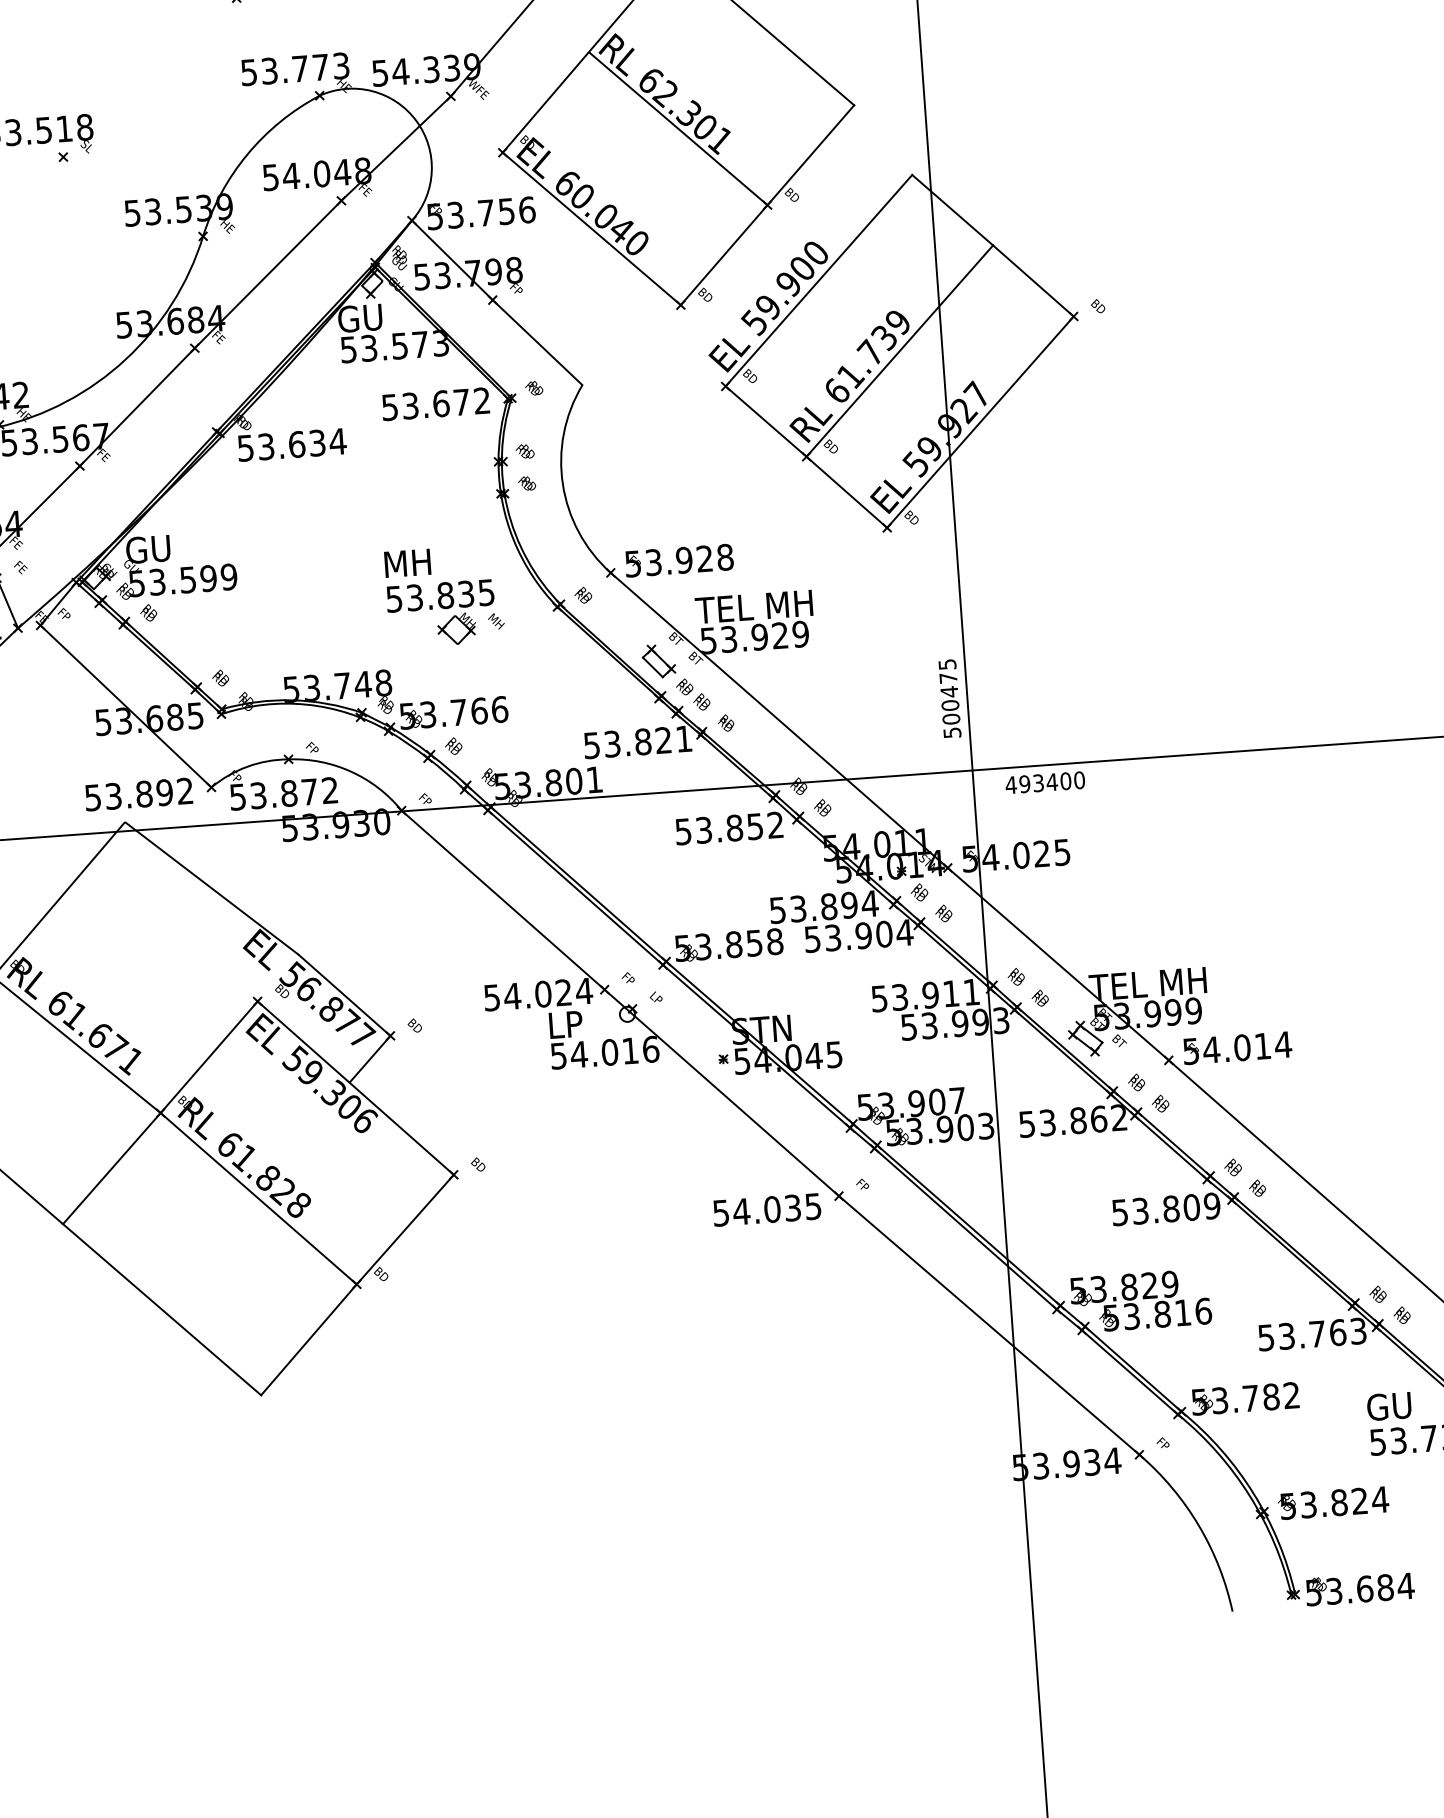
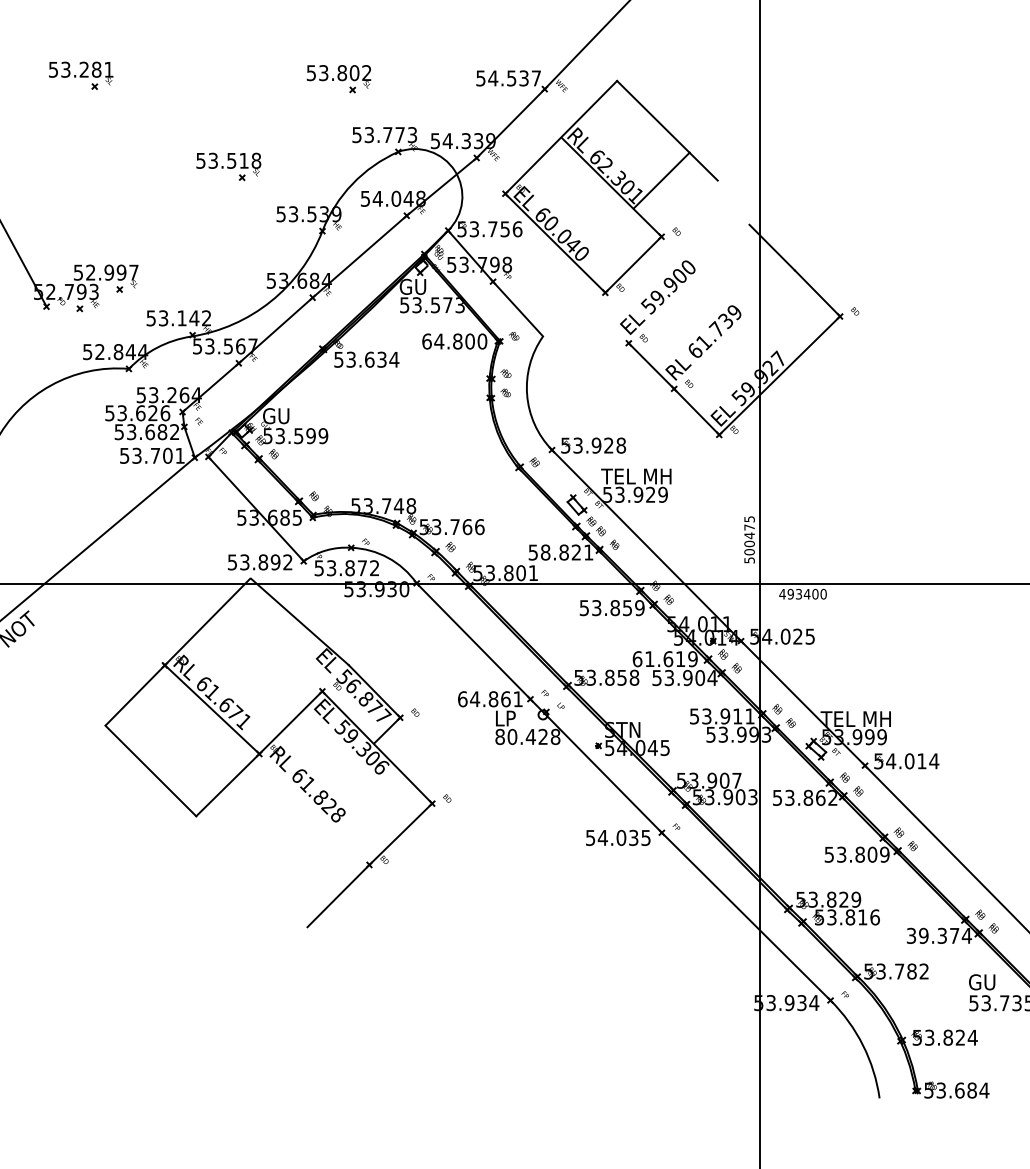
line: (810, 155) -> (661, 180), moved
line: (817, 279) -> (688, 283), removed
line: (899, 350) -> (734, 329), removed
text: (435, 404) -> (454, 341), 53.672 -> 64.800
part: (444, 595) -> (451, 456), removed
text: (612, 744) -> (545, 552), 53.821 -> 58.821
text: (775, 825) -> (639, 608), 53.852 -> 53.859
text: (824, 907) -> (665, 659), 53.894 -> 61.619
text: (538, 994) -> (490, 699), 54.024 -> 64.861
text: (604, 1052) -> (527, 736), 54.016 -> 80.428
line: (258, 1197) -> (314, 808), removed
line: (161, 1309) -> (251, 871), removed
text: (1312, 1333) -> (939, 935), 53.763 -> 39.374

